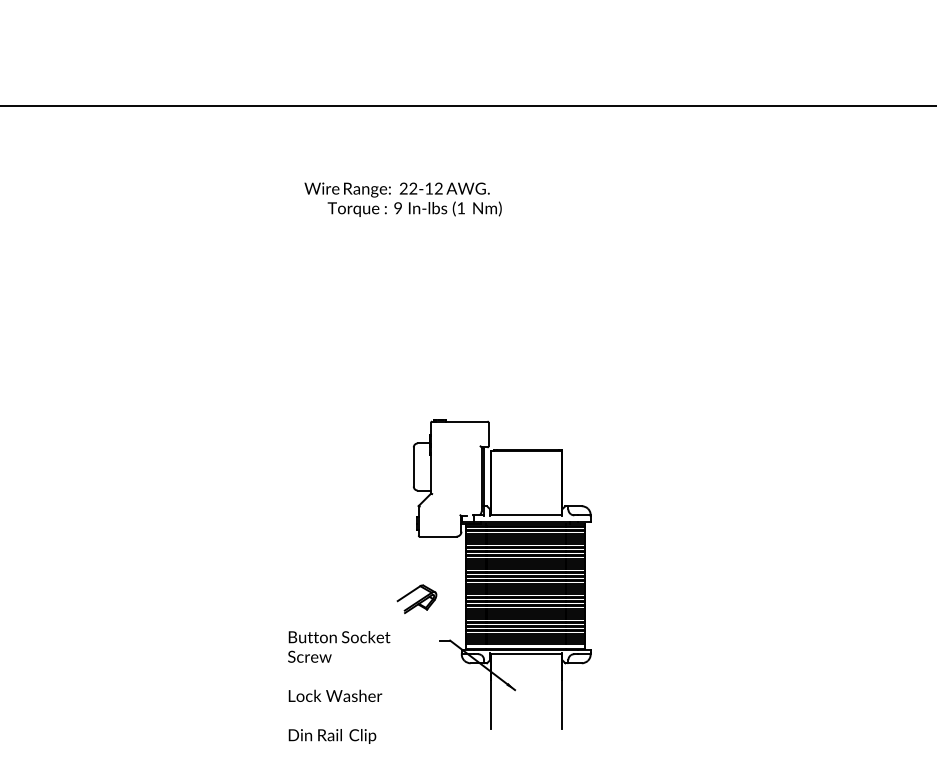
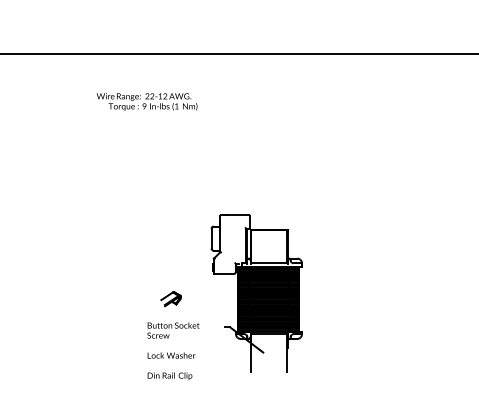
text: (401, 198) -> (146, 101), moved
part: (415, 599) -> (170, 299), moved

